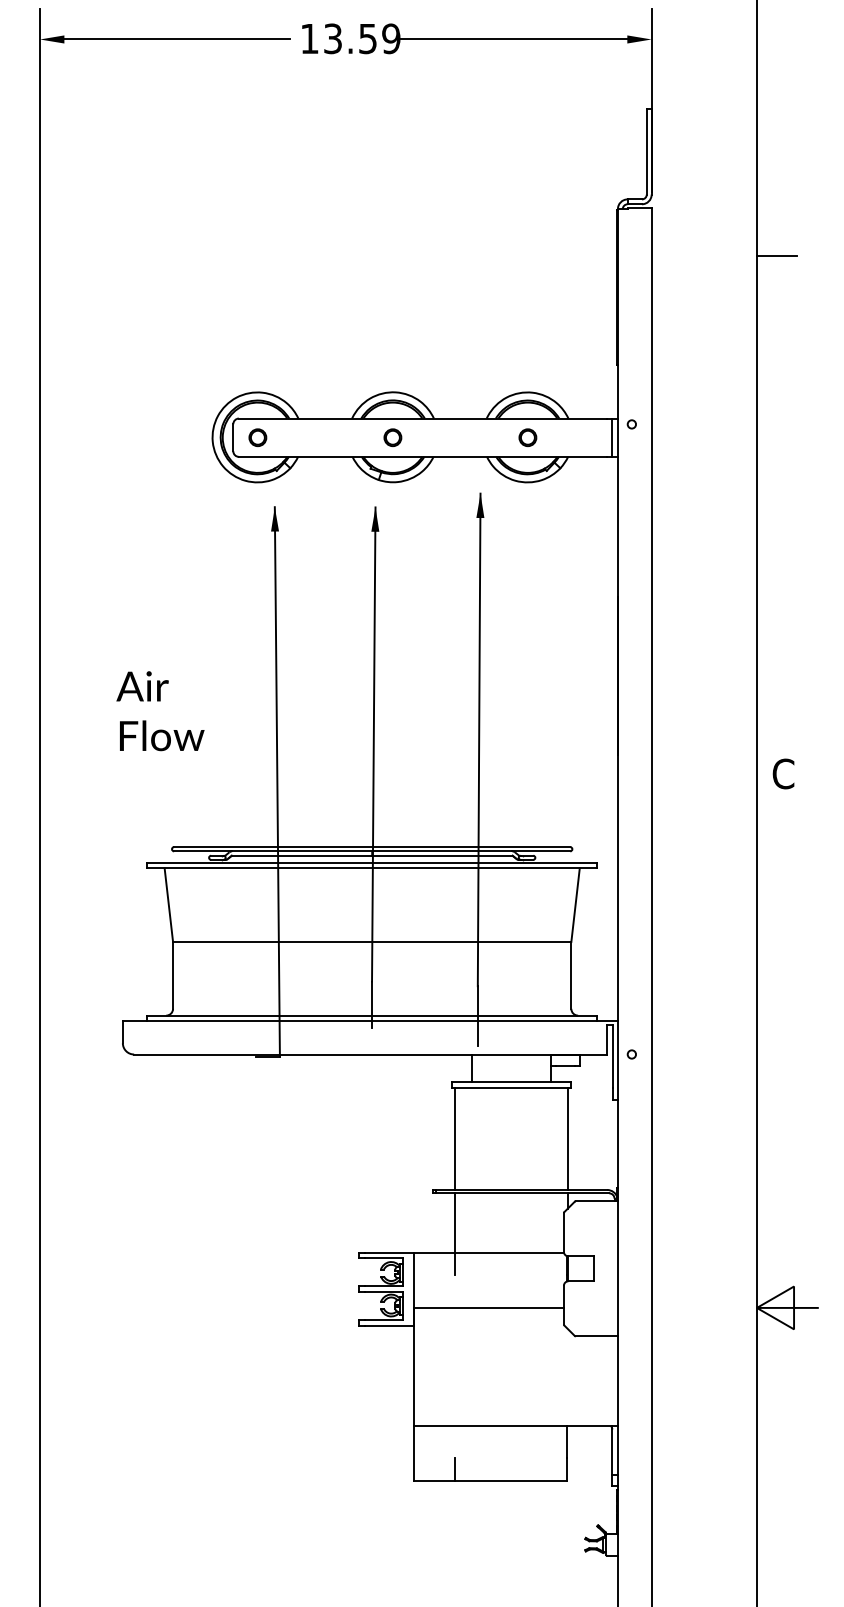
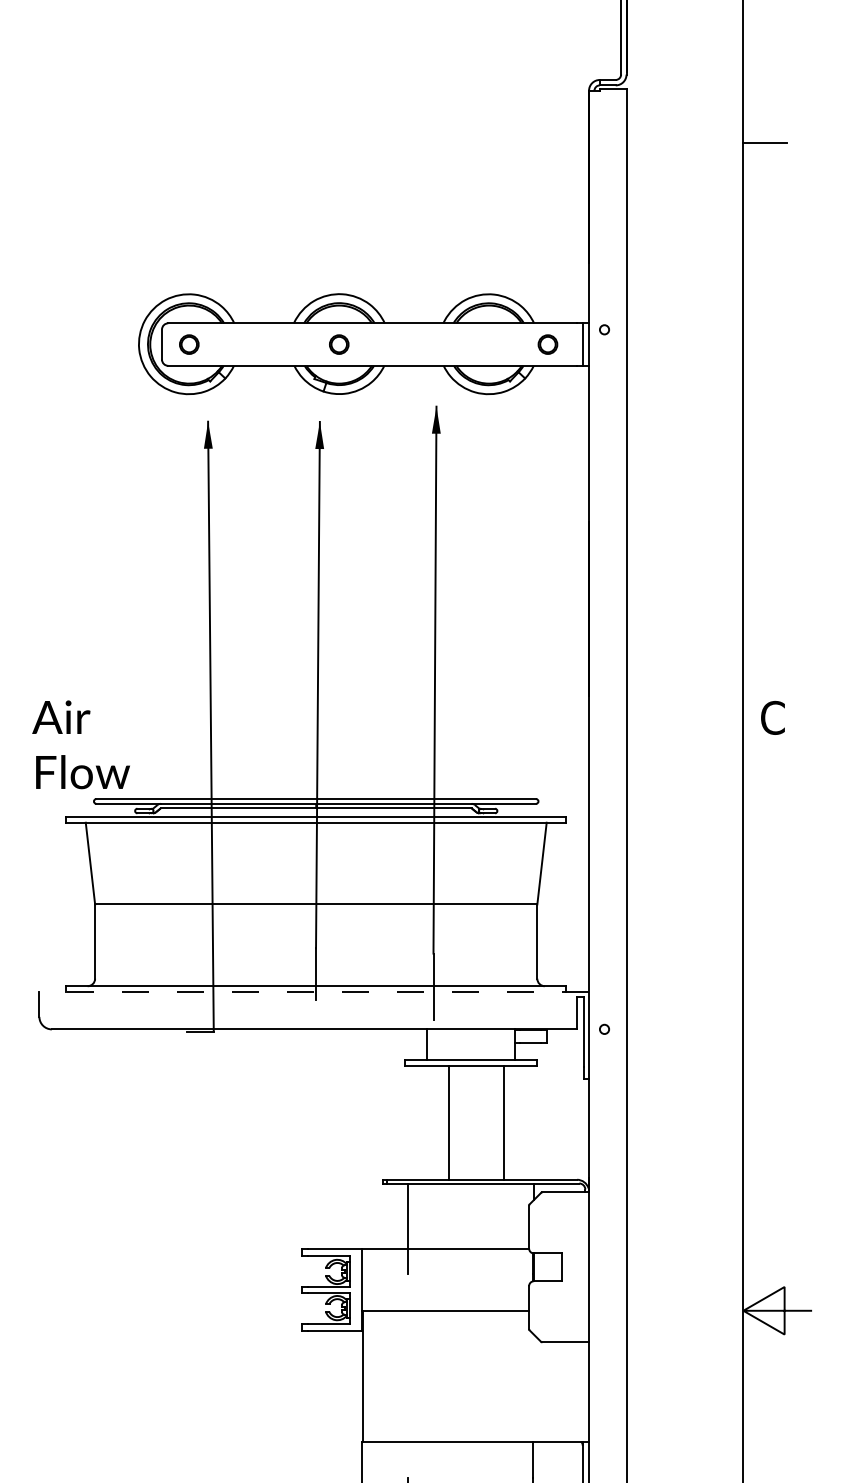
part: (527, 437) -> (547, 344), moved
text: (160, 711) -> (81, 745), moved
line: (370, 1020) -> (314, 991), solid -> dashed
line: (454, 1138) -> (448, 1122), moved
line: (567, 1138) -> (503, 1122), moved

